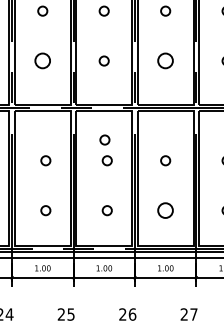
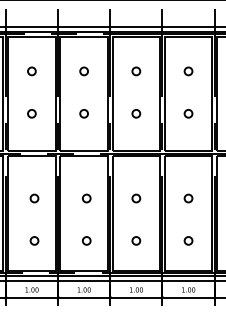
circle: (42, 60) -> (31, 113), size x0.62
circle: (165, 60) -> (136, 113), size x0.62
circle: (104, 139) -> (84, 180), removed
circle: (165, 210) -> (136, 240), size x0.62

